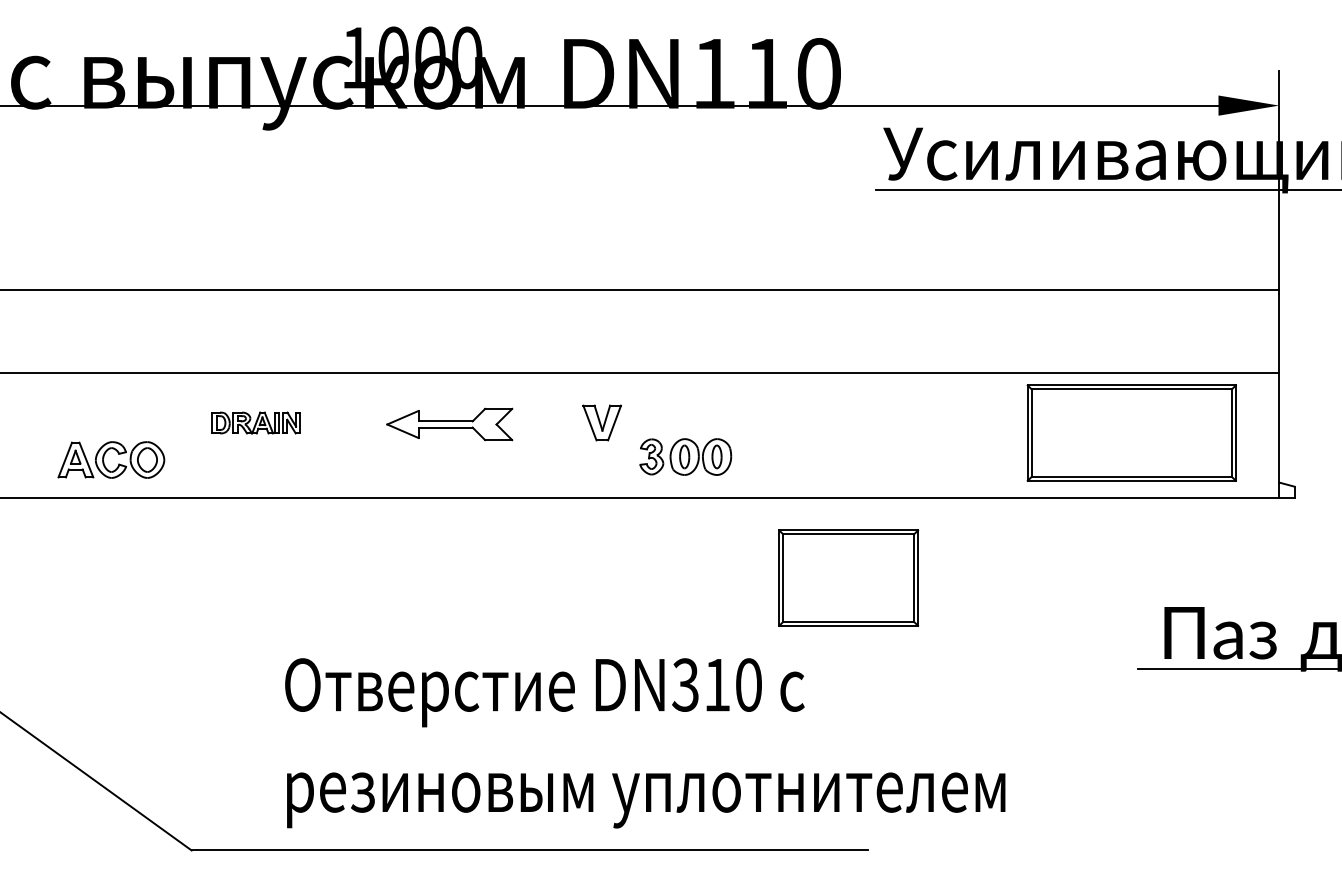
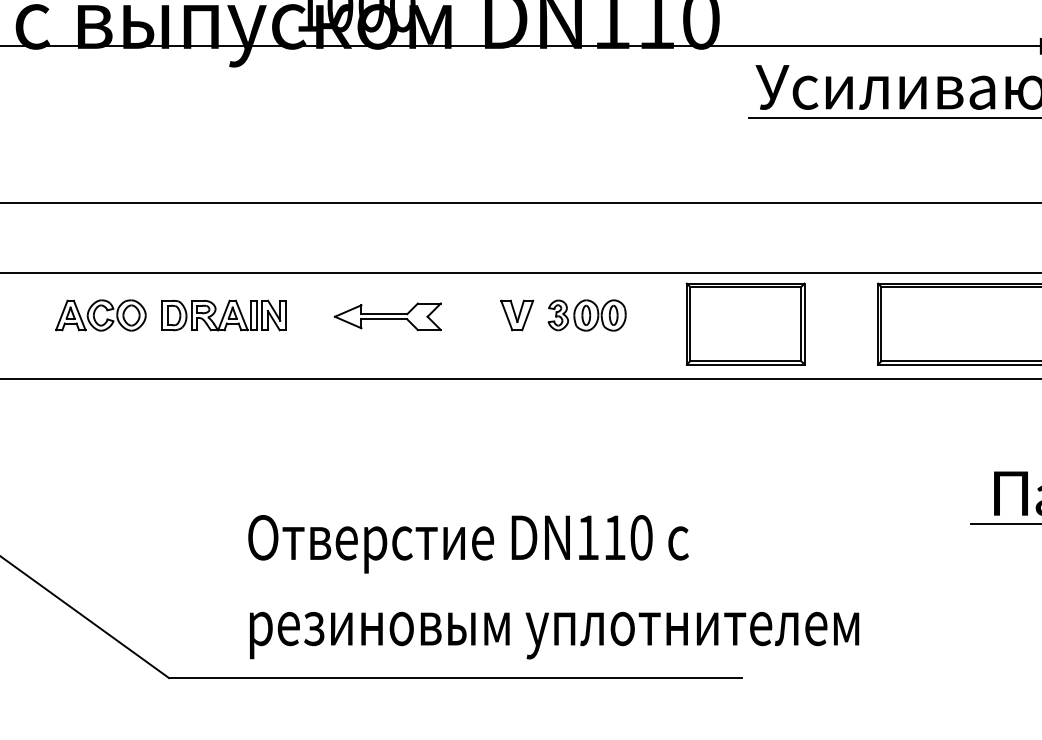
part: (255, 422) -> (223, 315), size x1.67
part: (685, 456) -> (586, 315), moved
part: (104, 457) -> (95, 313), moved
part: (848, 577) -> (745, 323), moved
text: (685, 684) -> (587, 537), DN310 -> DN110

